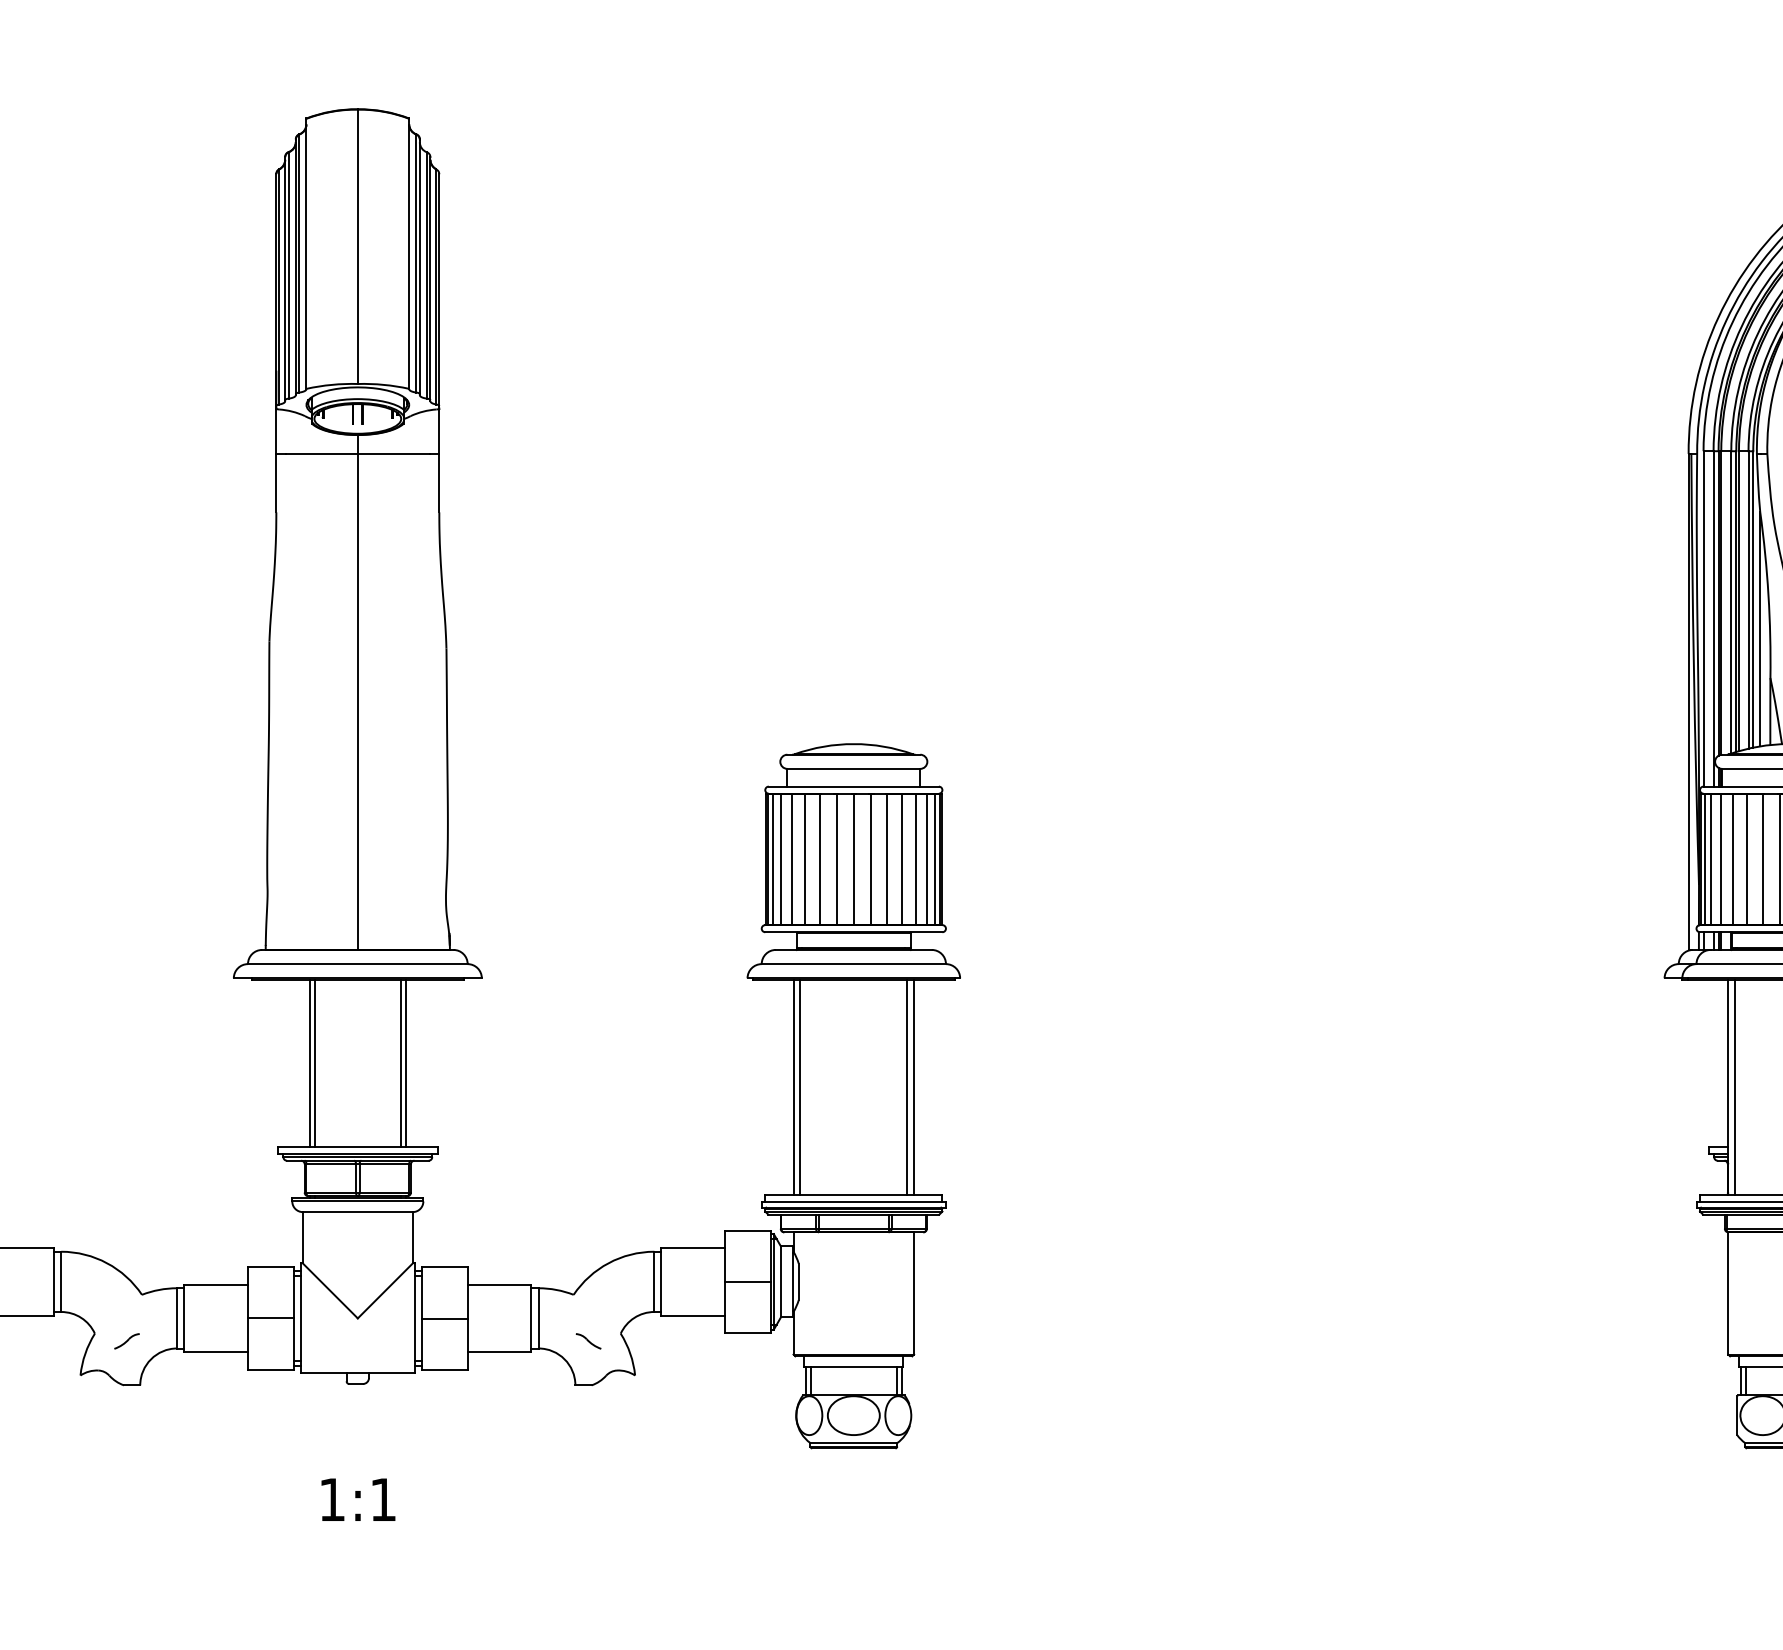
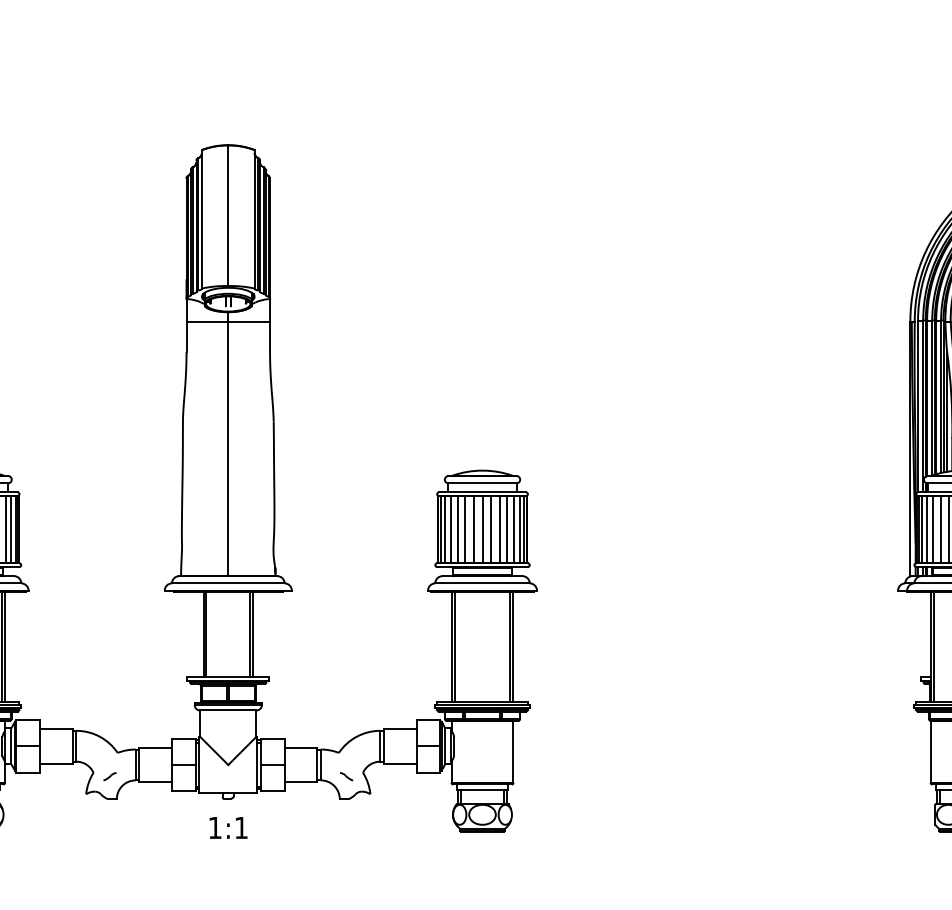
text: (358, 1498) -> (228, 827), moved

